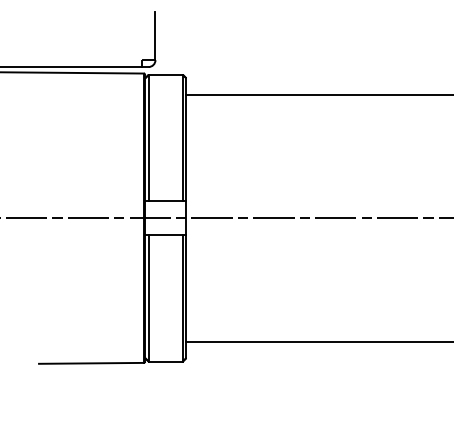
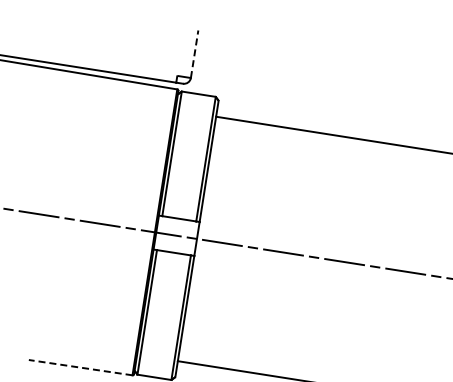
line: (155, 35) -> (194, 53), solid -> dashed
line: (90, 363) -> (79, 367), solid -> dashed

